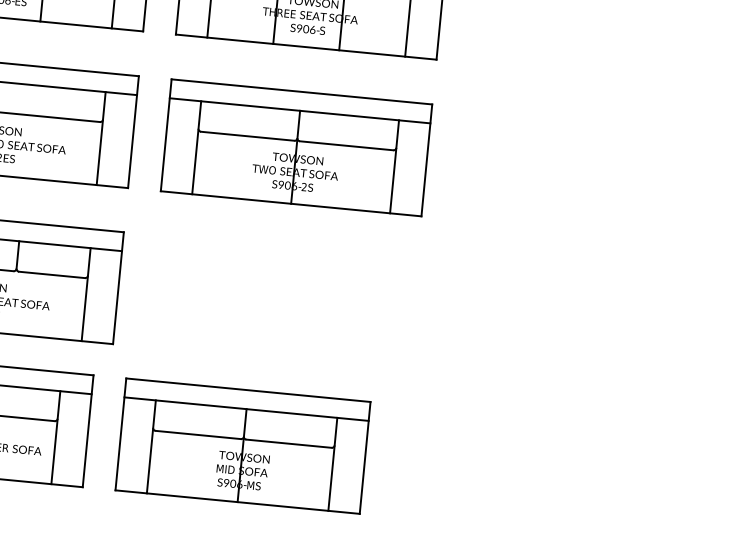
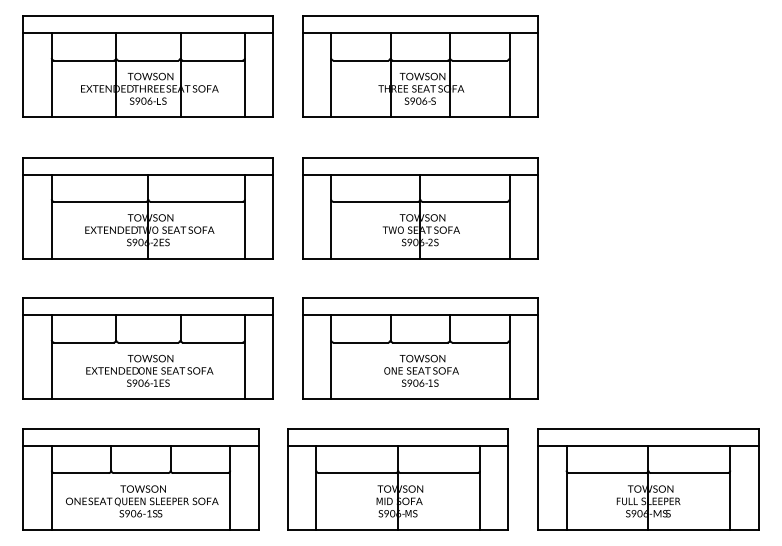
part: (281, 303) -> (420, 348), added
part: (520, 473) -> (648, 479), added

